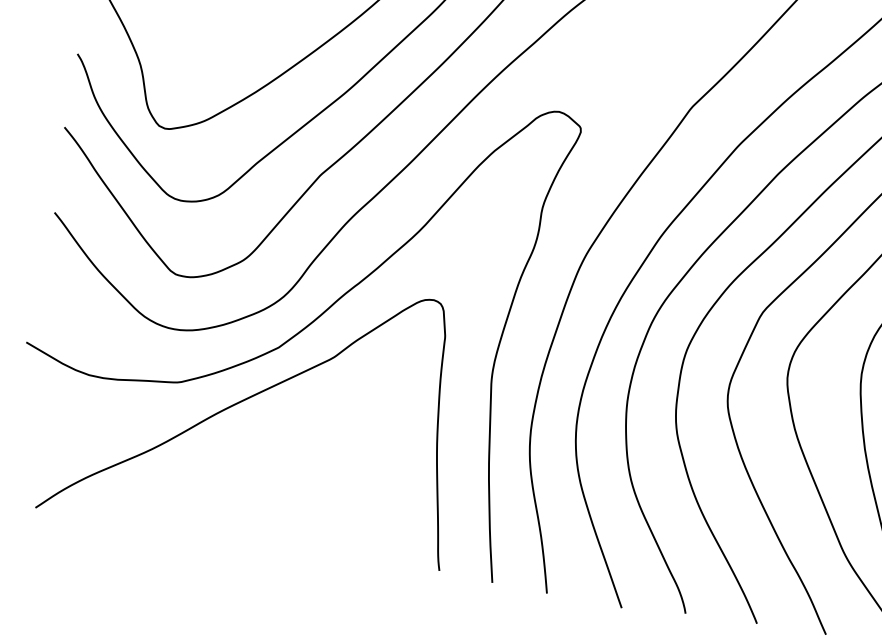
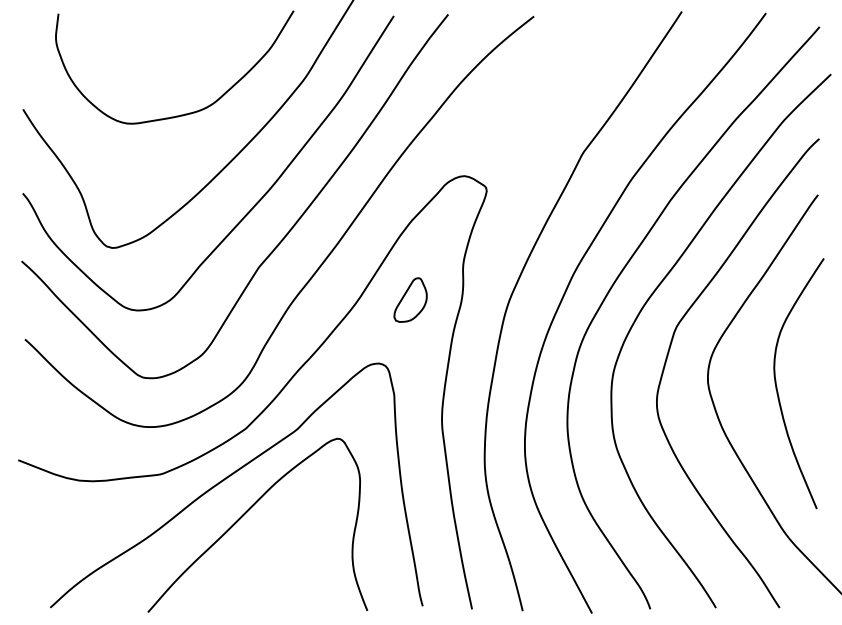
part: (479, 236) -> (410, 299), added
curve: (264, 439) -> (246, 513), added

